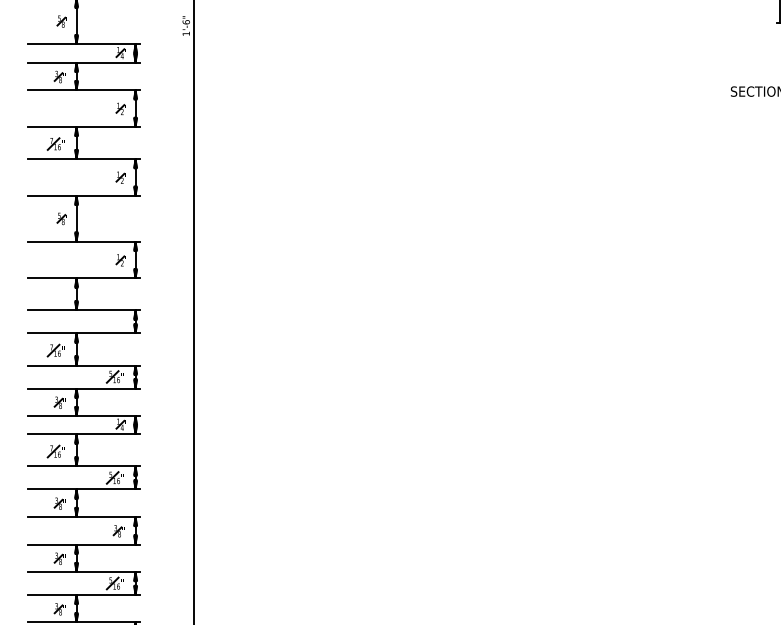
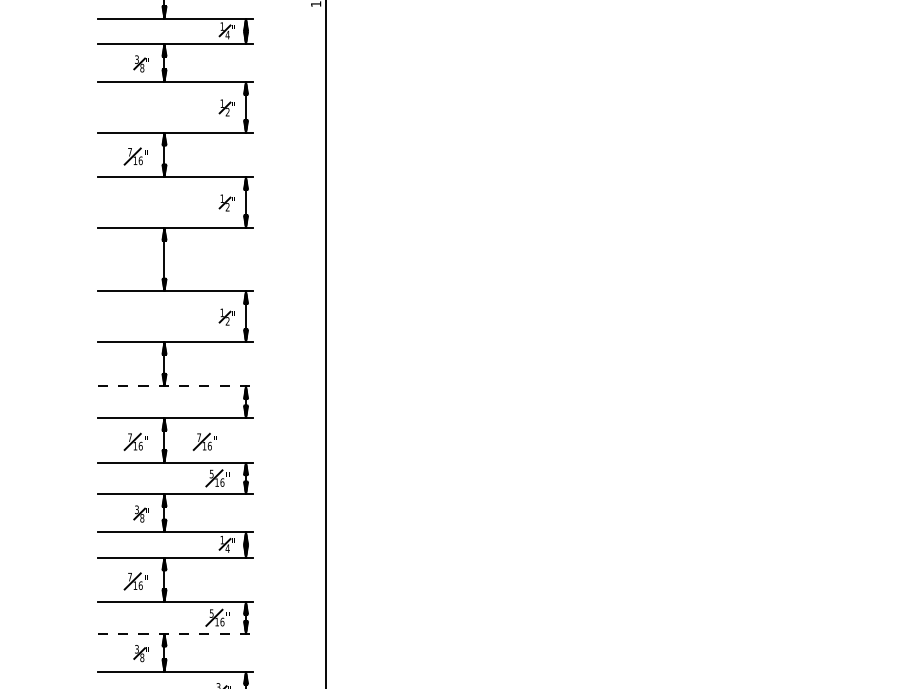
part: (61, 218) -> (143, 259), removed
line: (84, 310) -> (175, 386), solid -> dashed
part: (105, 350) -> (204, 441), added
line: (84, 489) -> (175, 633), solid -> dashed

